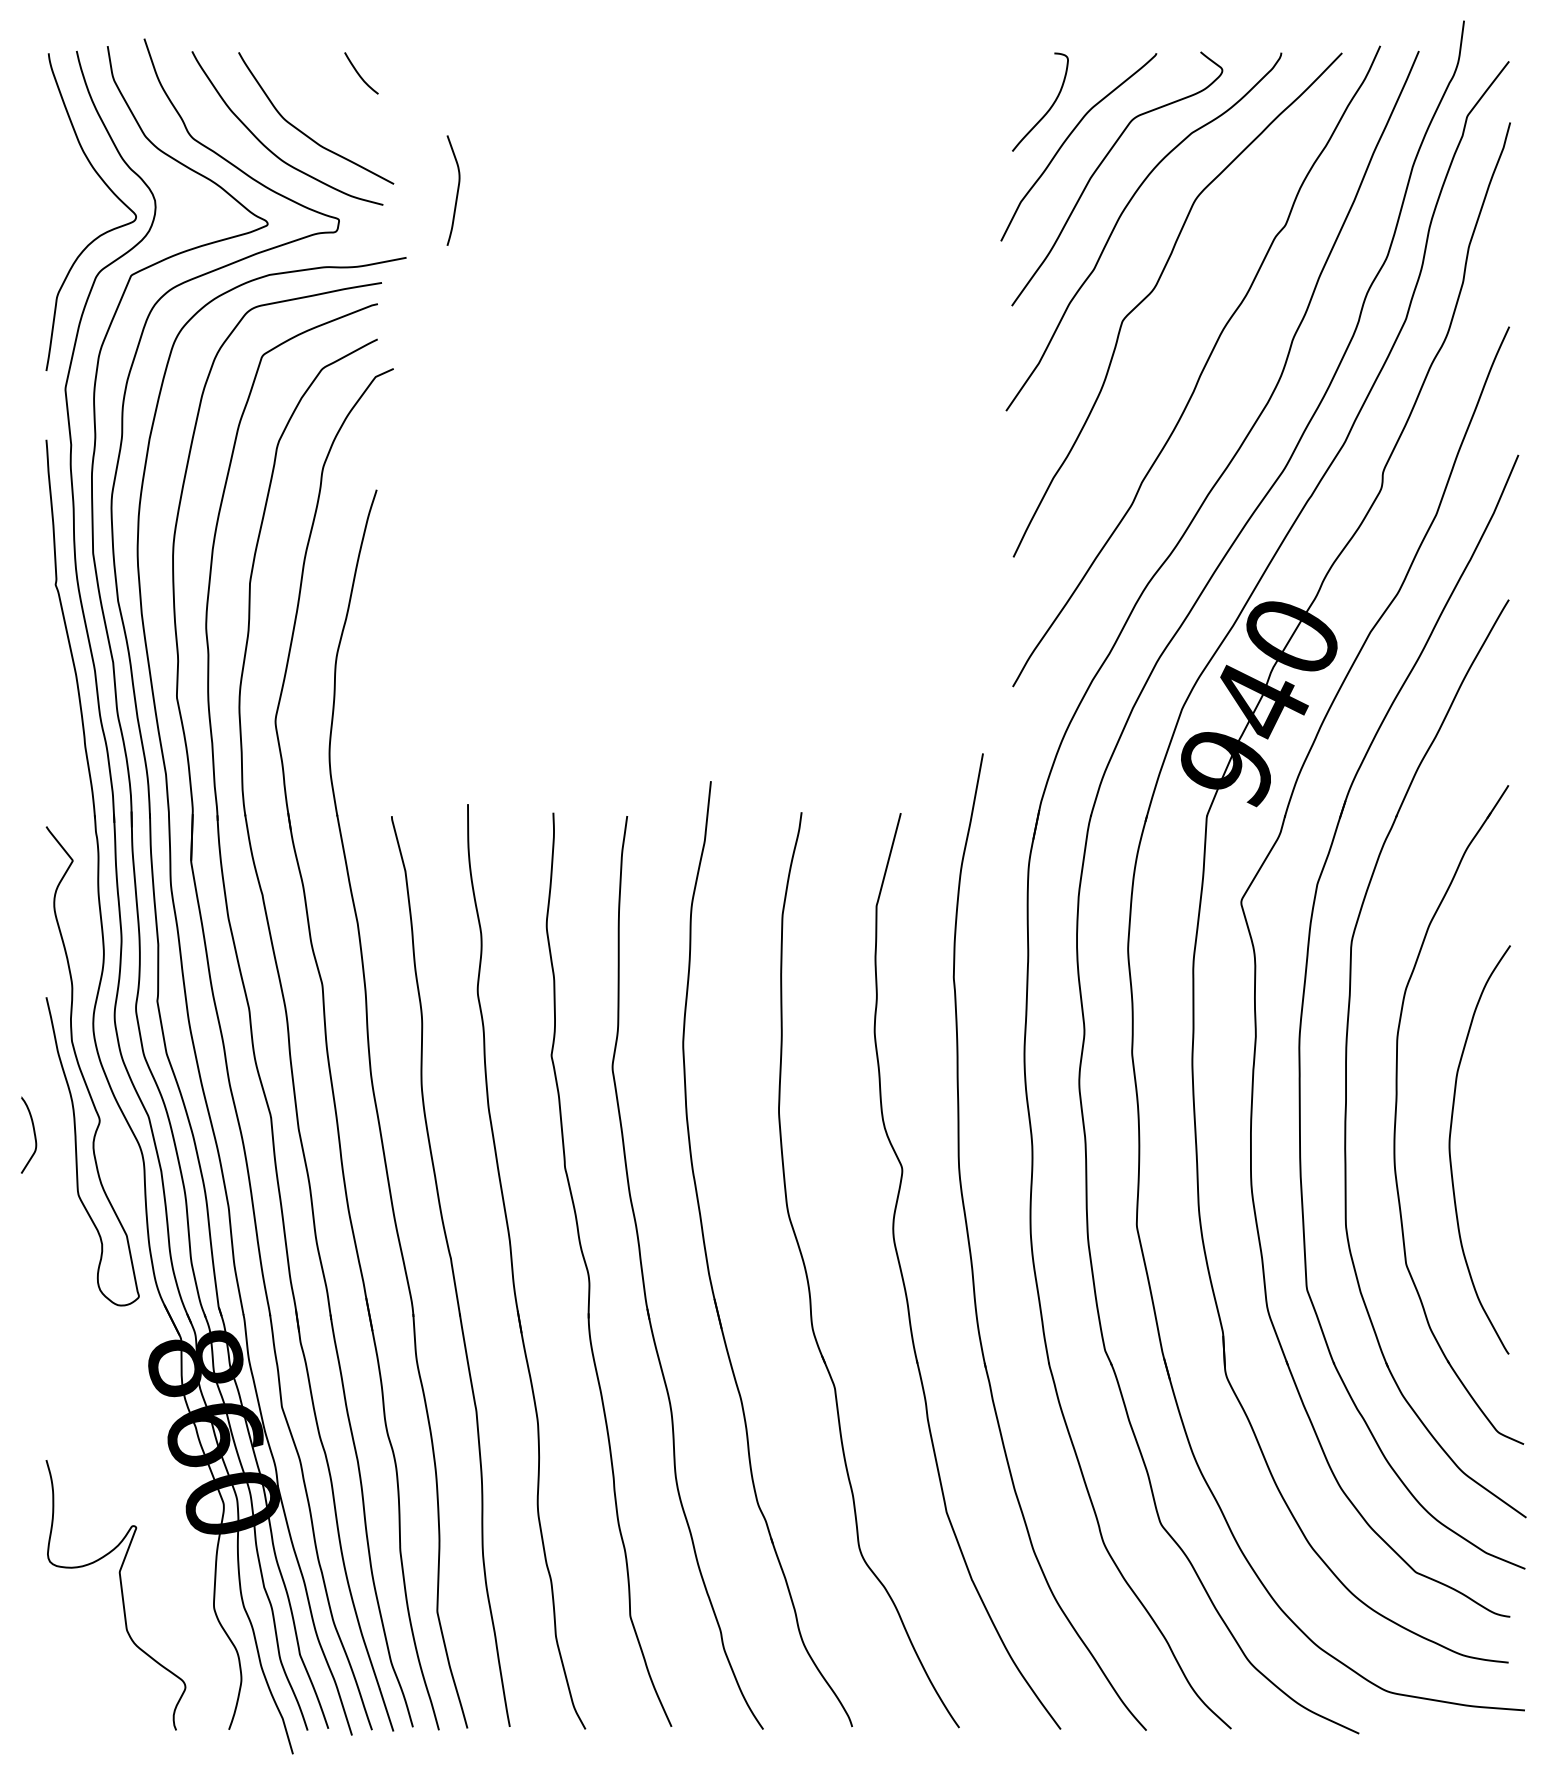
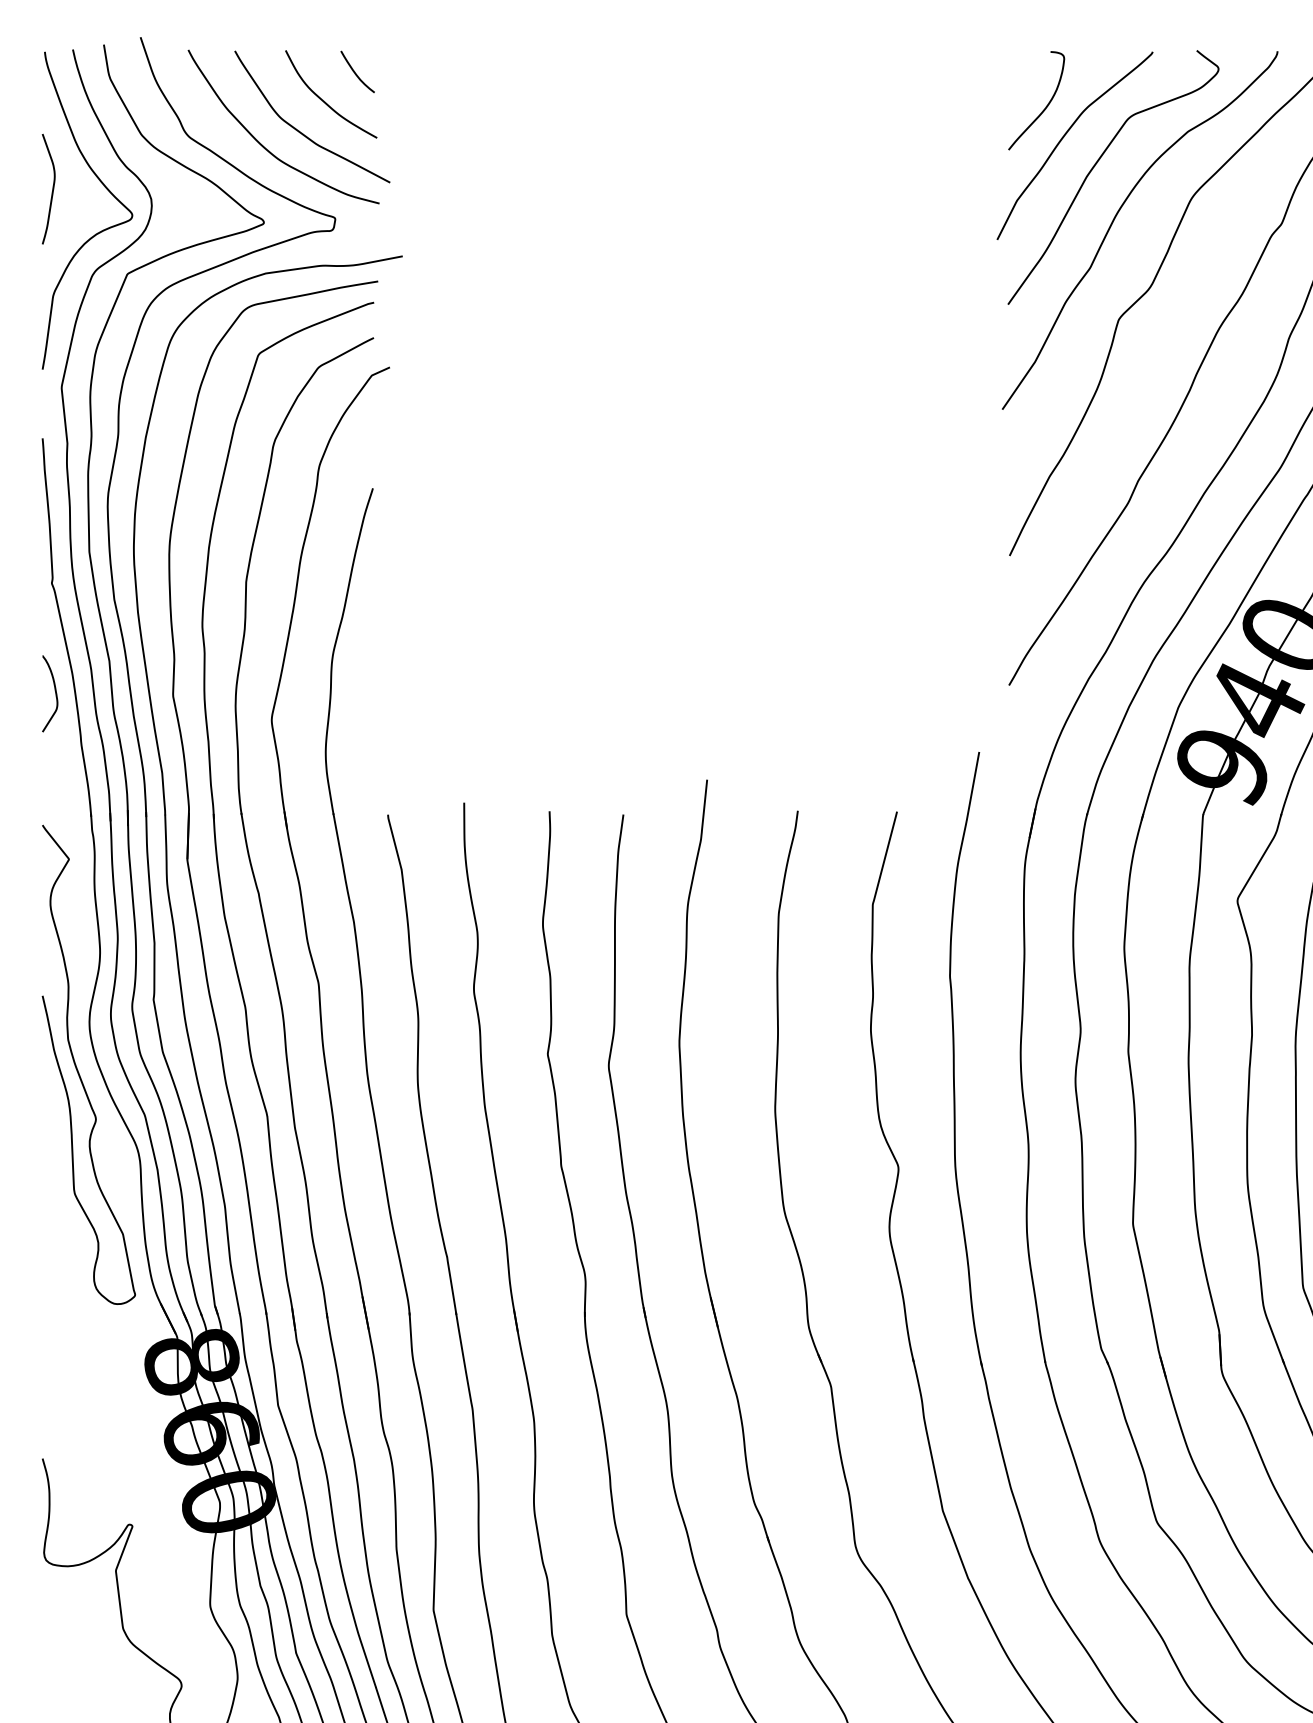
curve: (327, 101) -> (323, 100), added
curve: (456, 192) -> (51, 191), moved
curve: (33, 1133) -> (54, 692), moved

